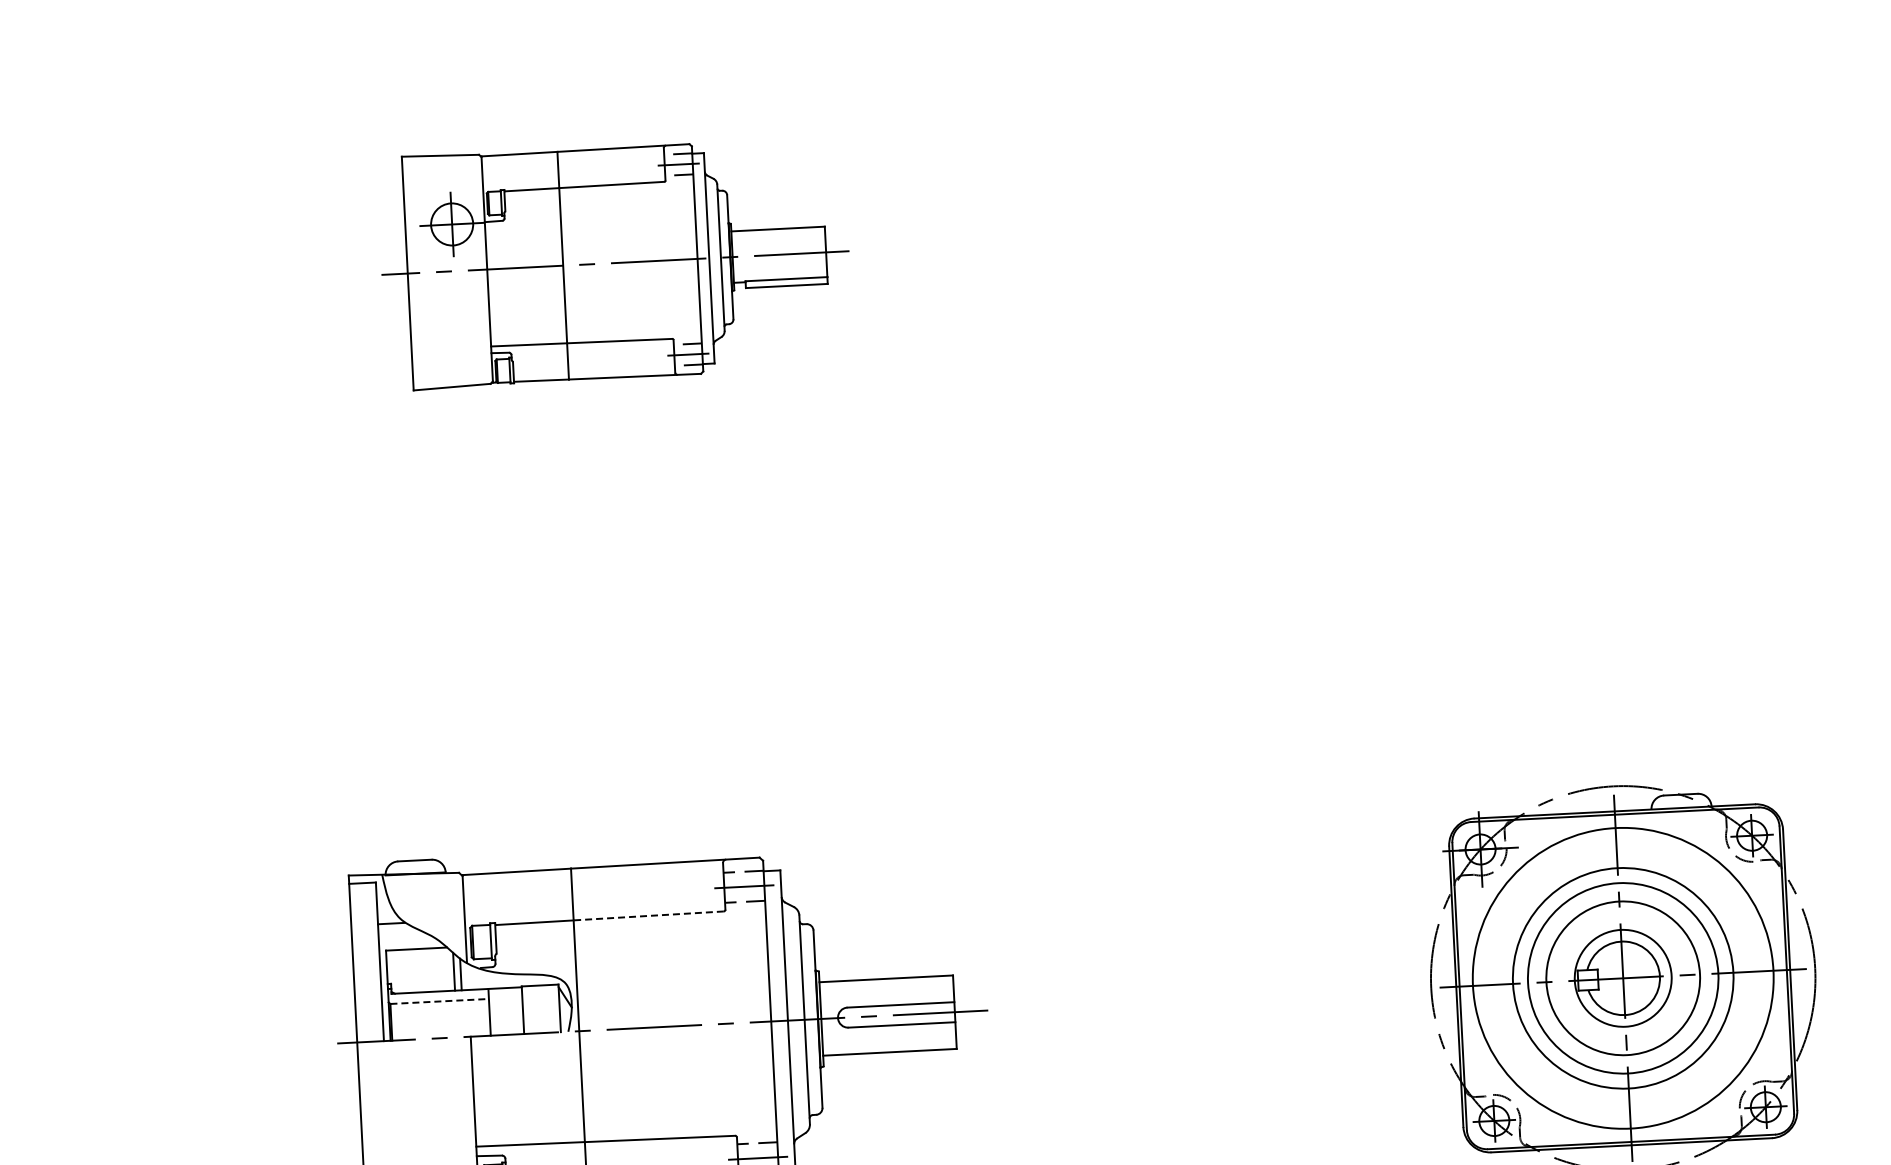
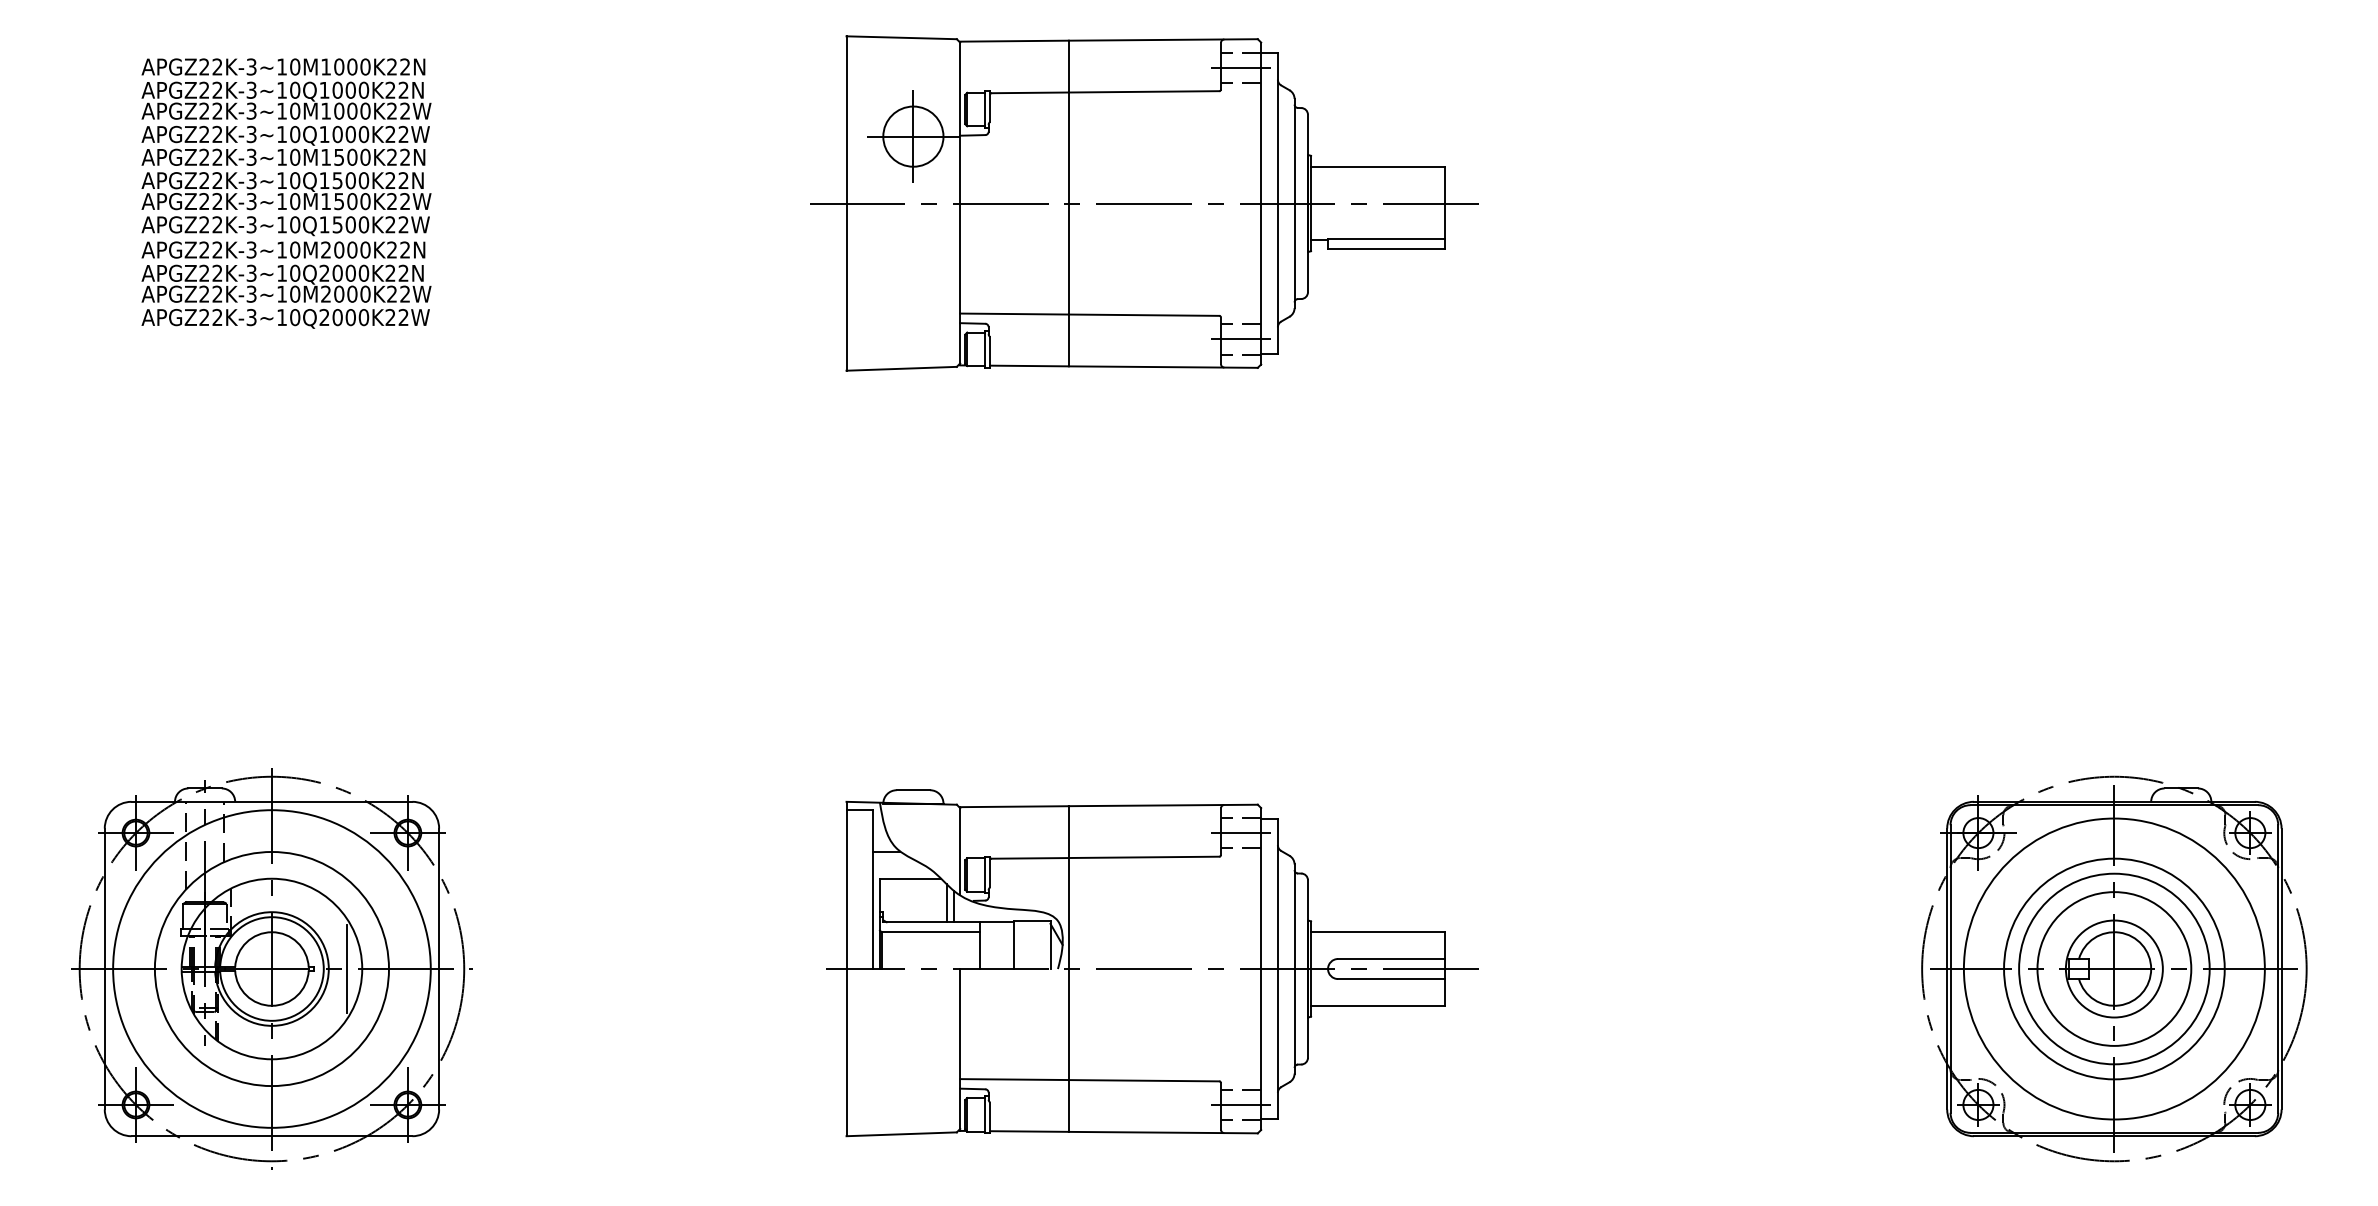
part: (616, 263) -> (1144, 203), size x1.43
line: (648, 916) -> (1143, 857), dashed -> solid
line: (440, 1001) -> (931, 932), dashed -> solid

